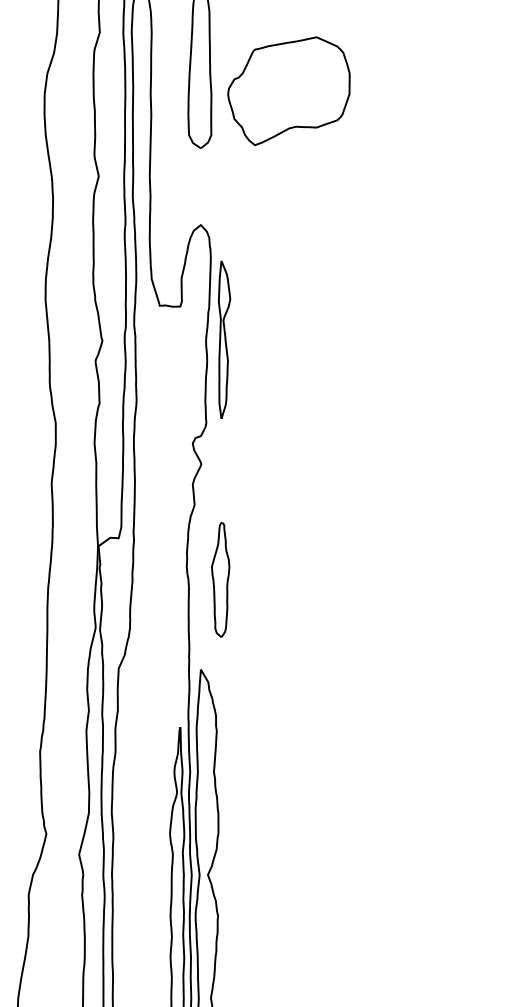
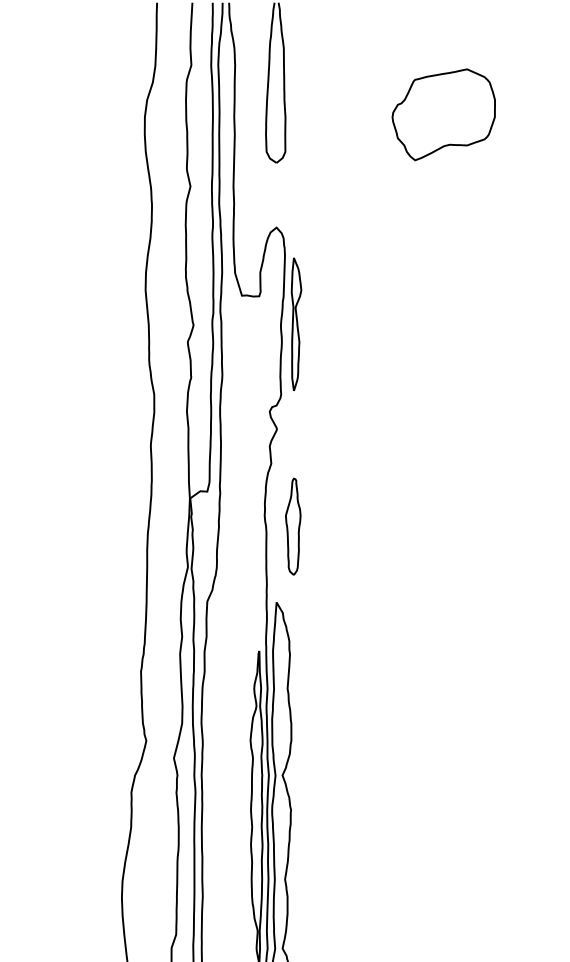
part: (288, 90) -> (443, 114), moved

